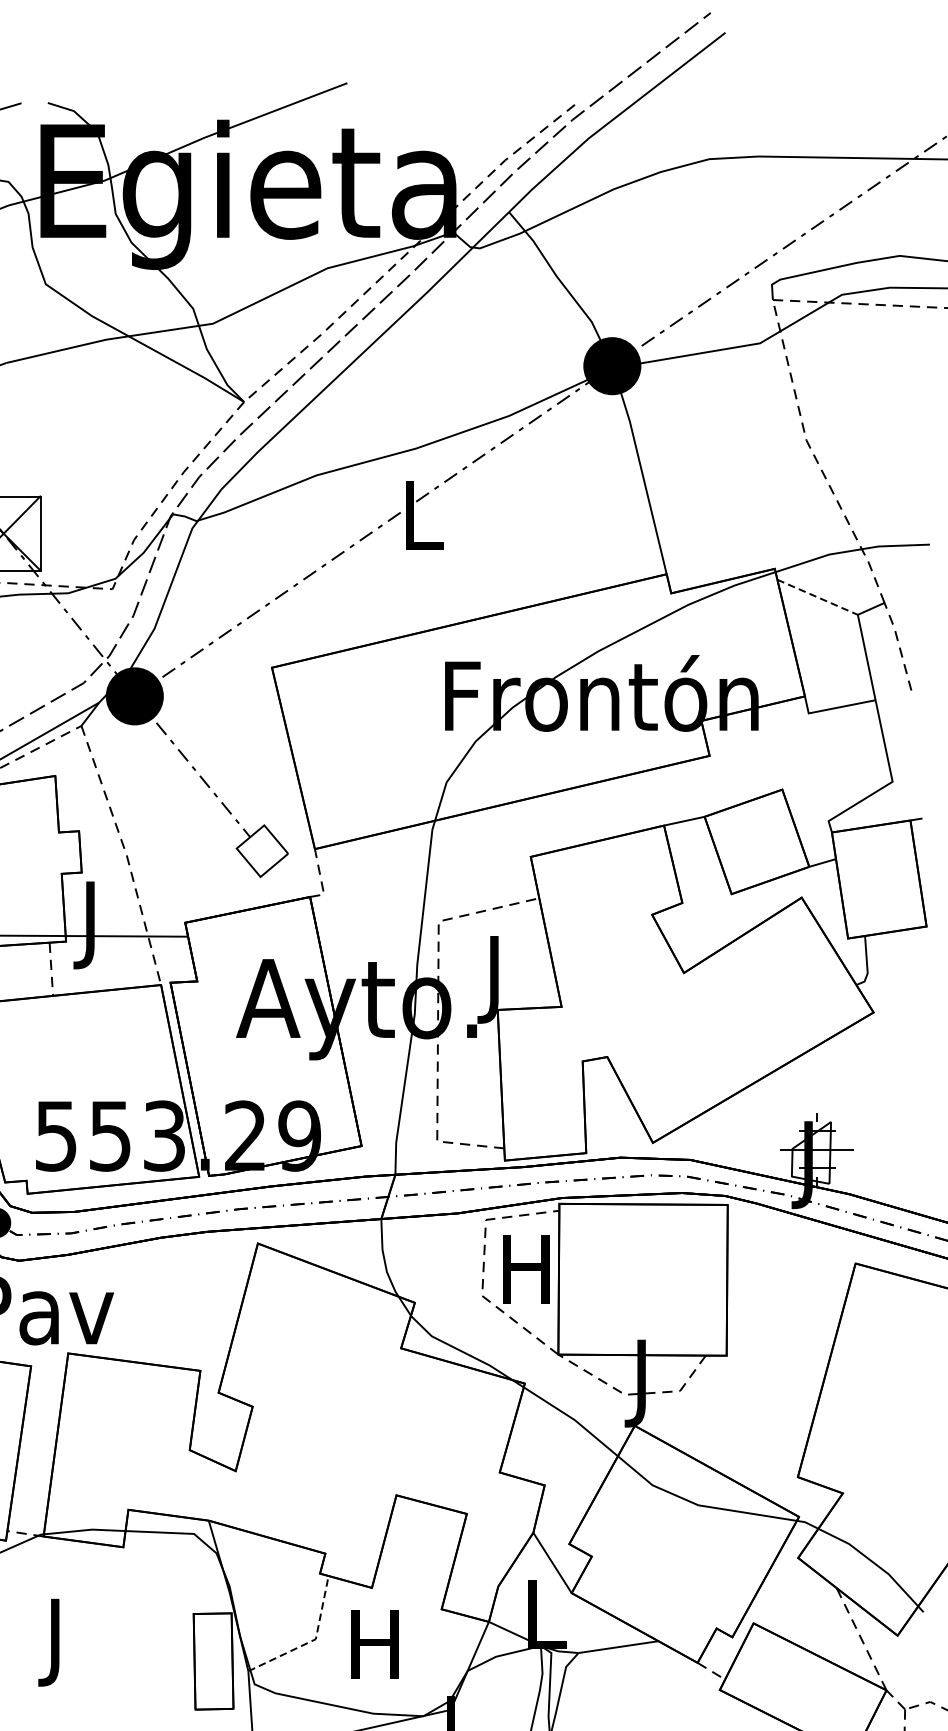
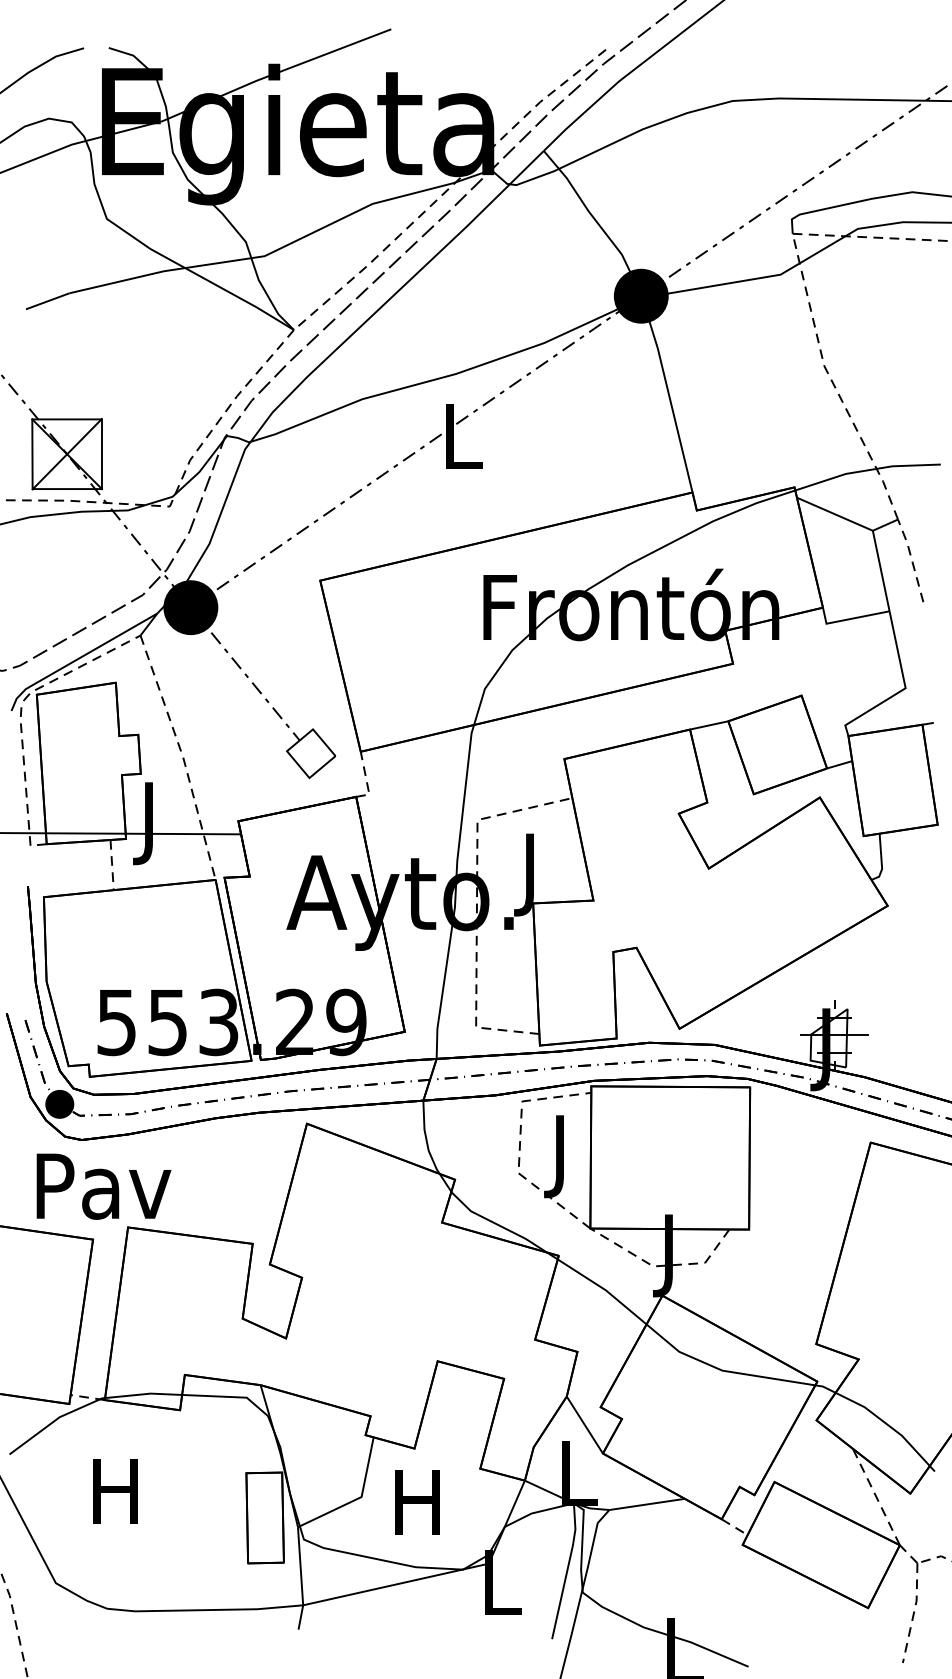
line: (818, 597) -> (835, 514), dashed -> solid
text: (525, 1278) -> (559, 1156), H -> J
line: (312, 1640) -> (358, 1498), dashed -> solid
text: (54, 1642) -> (115, 1500), J -> H

